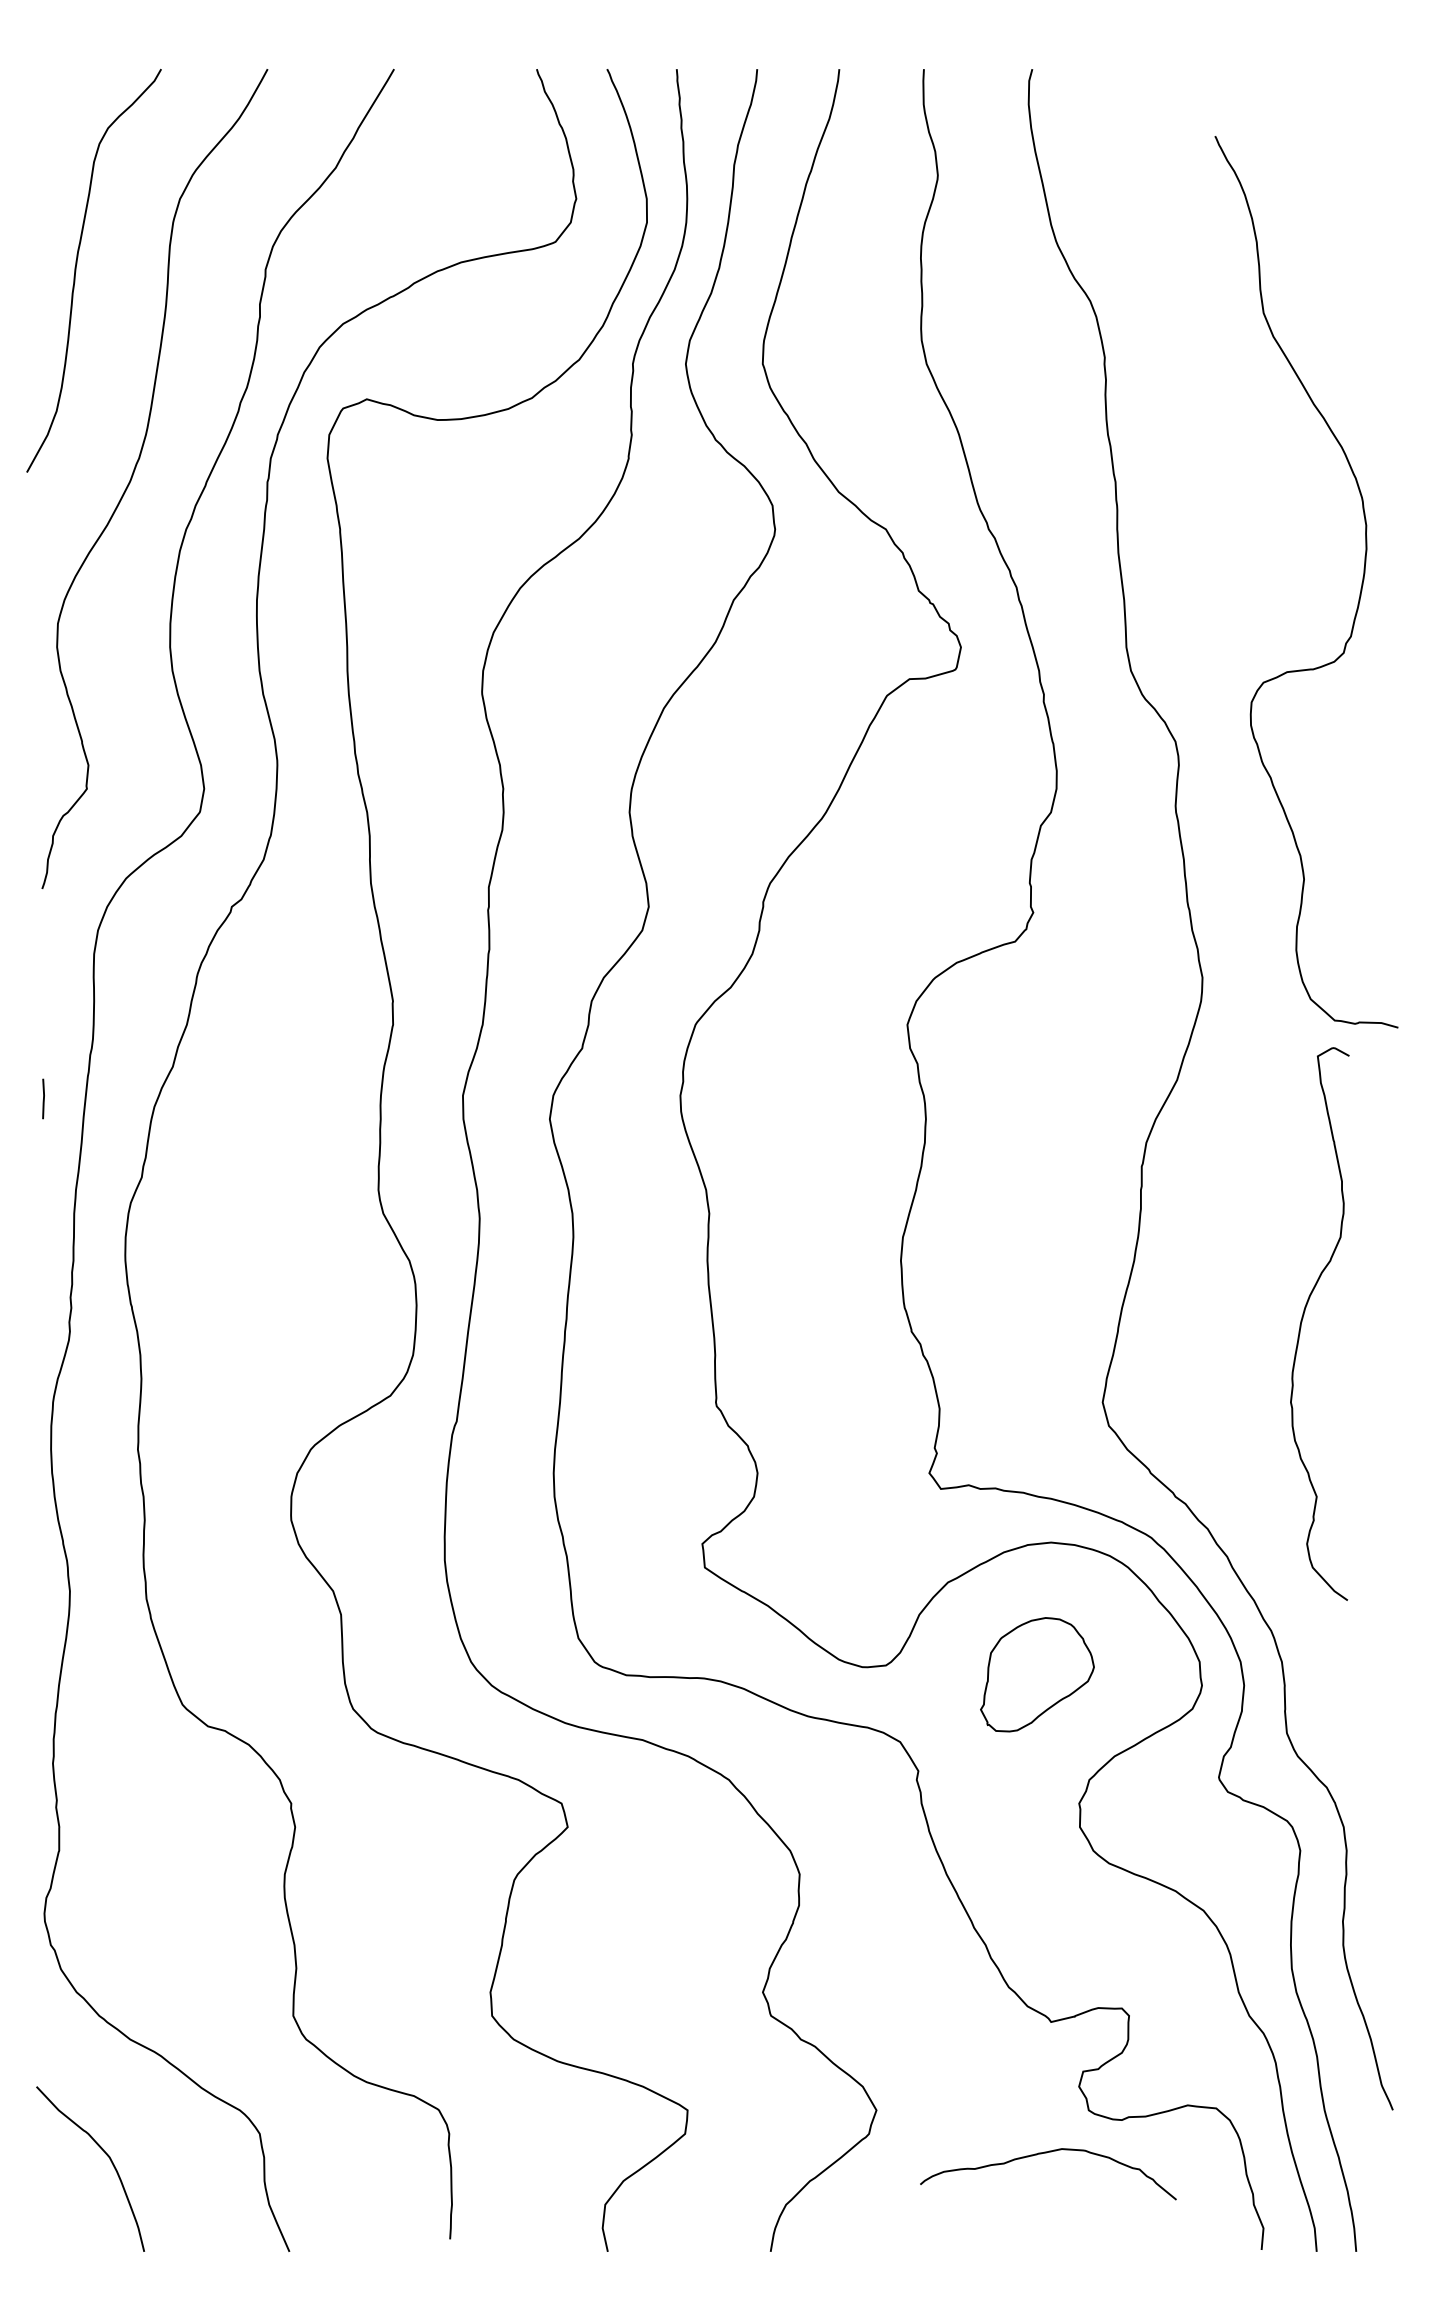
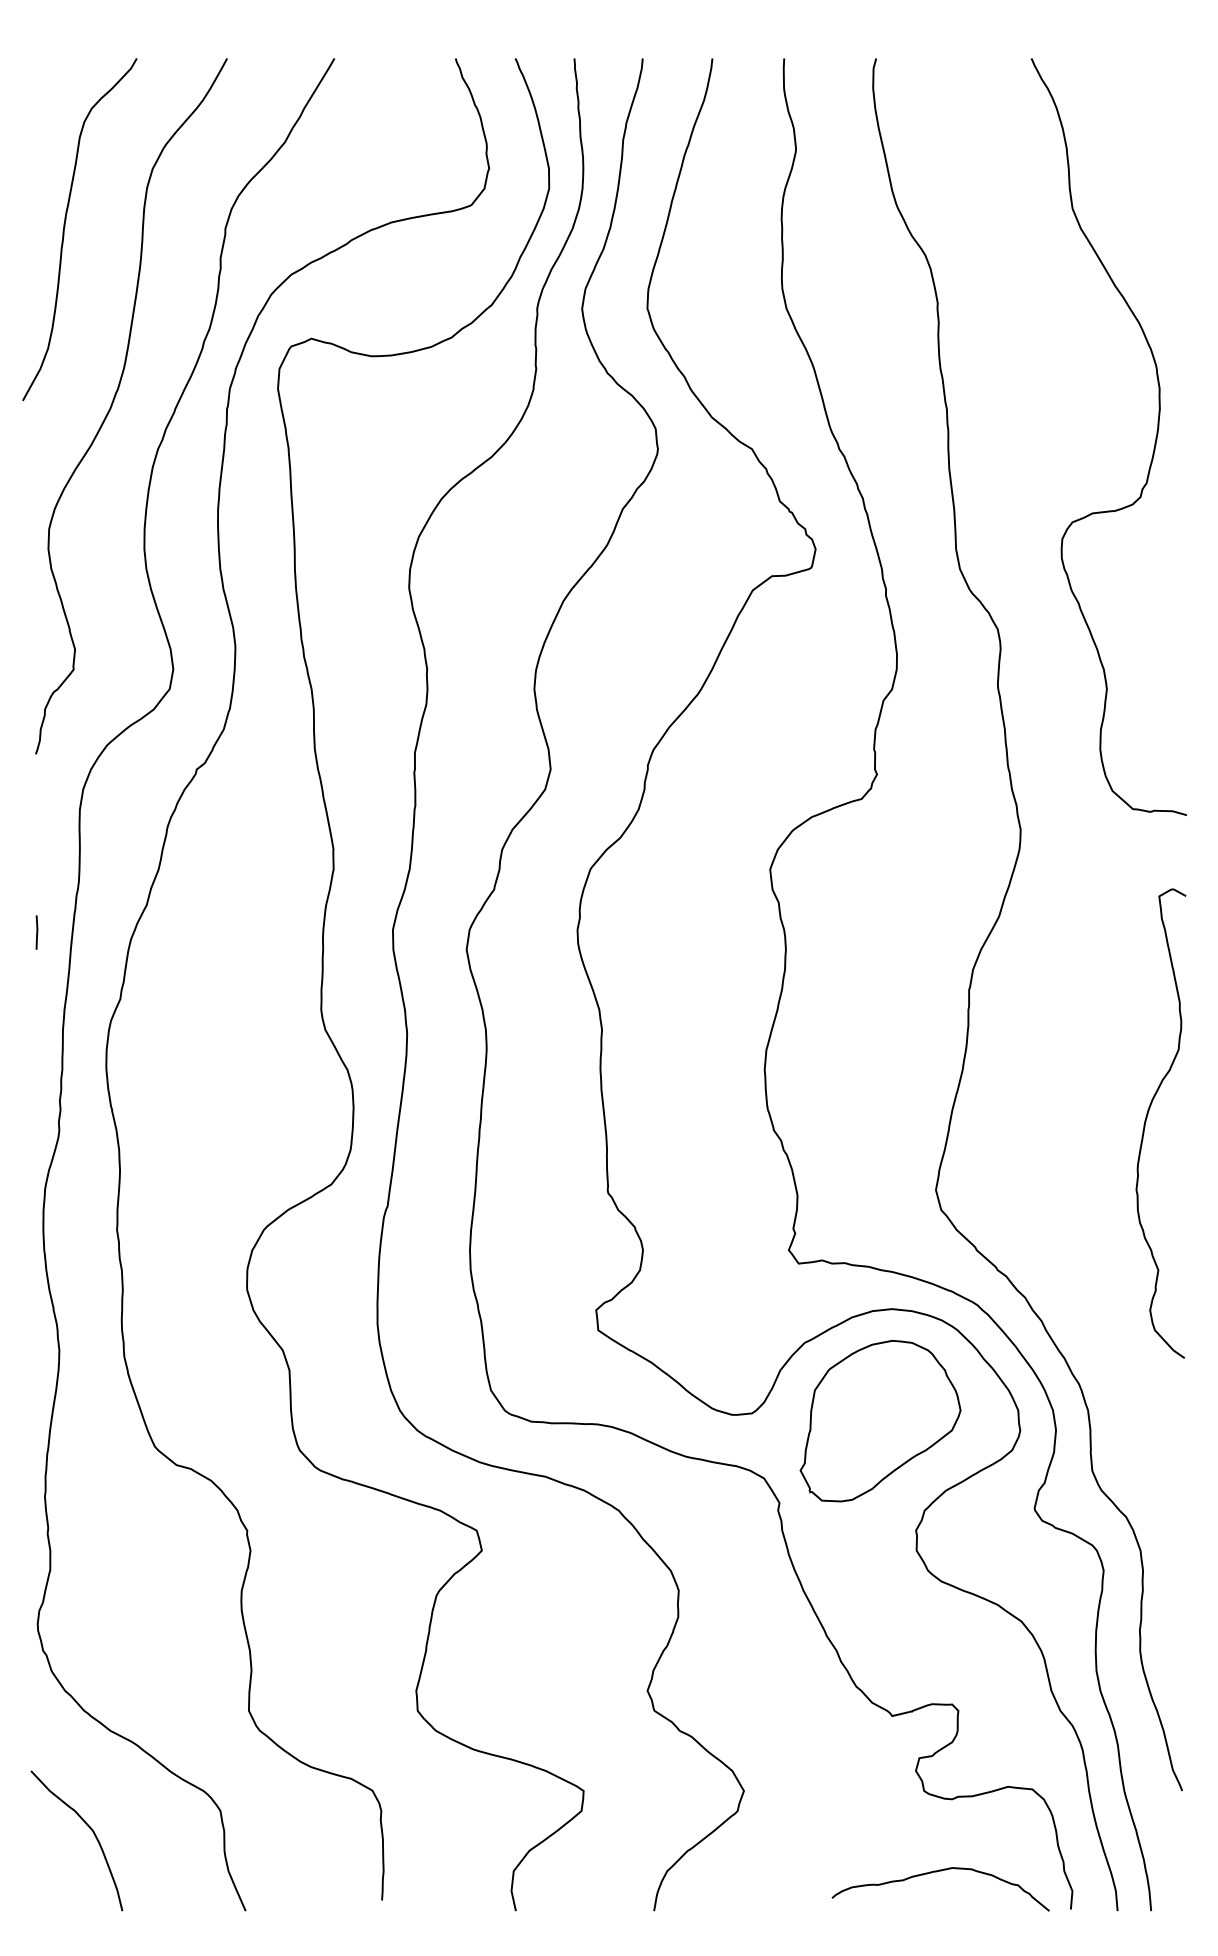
curve: (1359, 593) -> (1153, 446), moved
curve: (1303, 1318) -> (1147, 1118), moved
part: (1037, 1674) -> (880, 1421), size x1.67
curve: (1046, 2153) -> (939, 1871), moved

